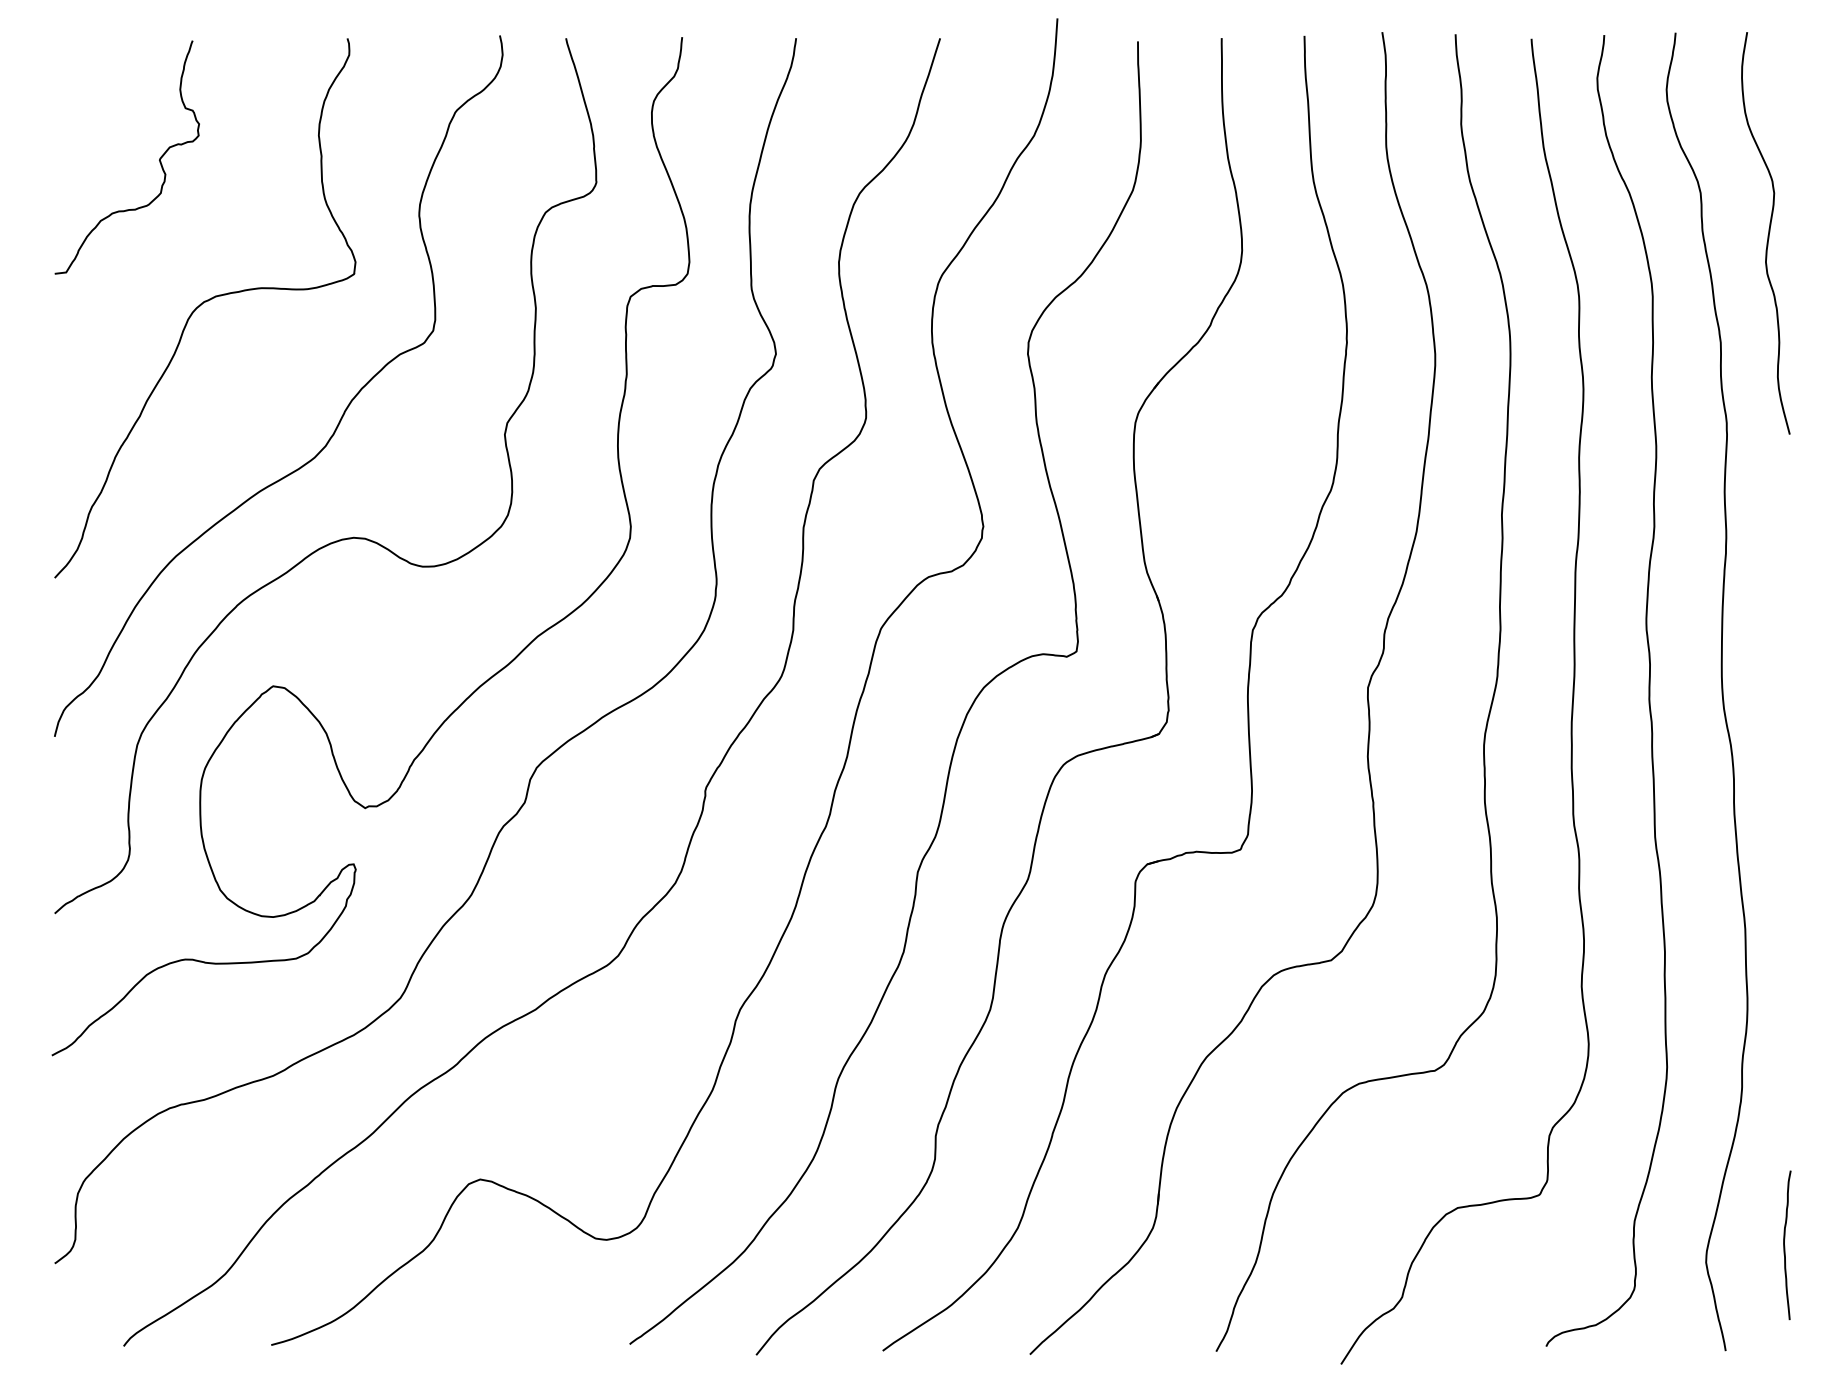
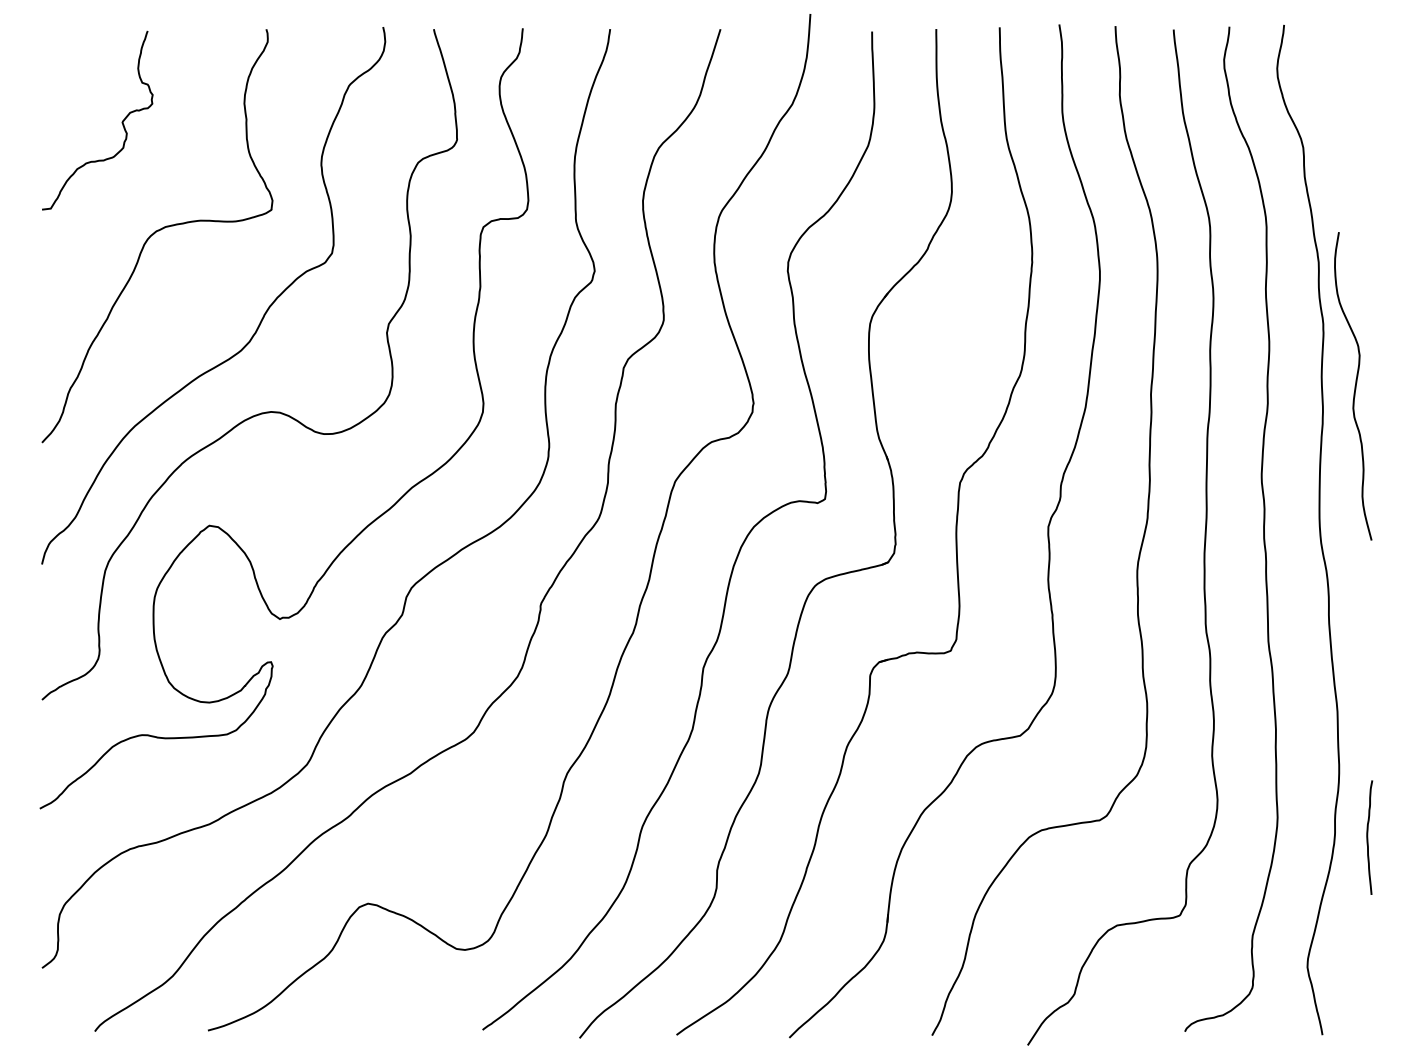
curve: (1767, 235) -> (1354, 387), moved
curve: (1785, 1246) -> (1368, 838), moved

